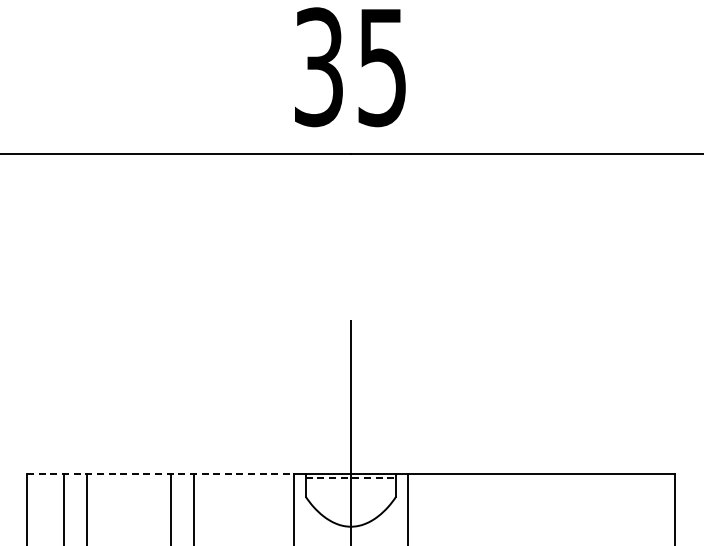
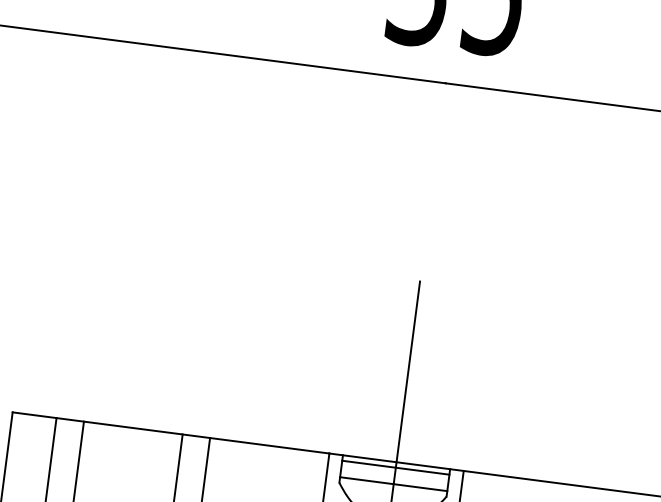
line: (160, 473) -> (170, 432), dashed -> solid
line: (351, 478) -> (396, 468), dashed -> solid
line: (350, 492) -> (393, 484), added

